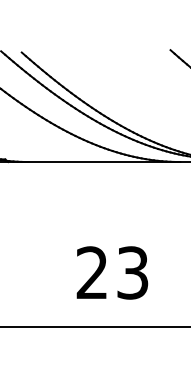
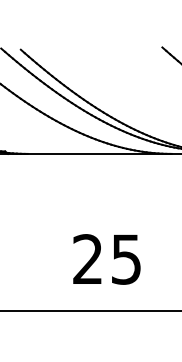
text: (132, 273) -> (126, 259), 23 -> 25

